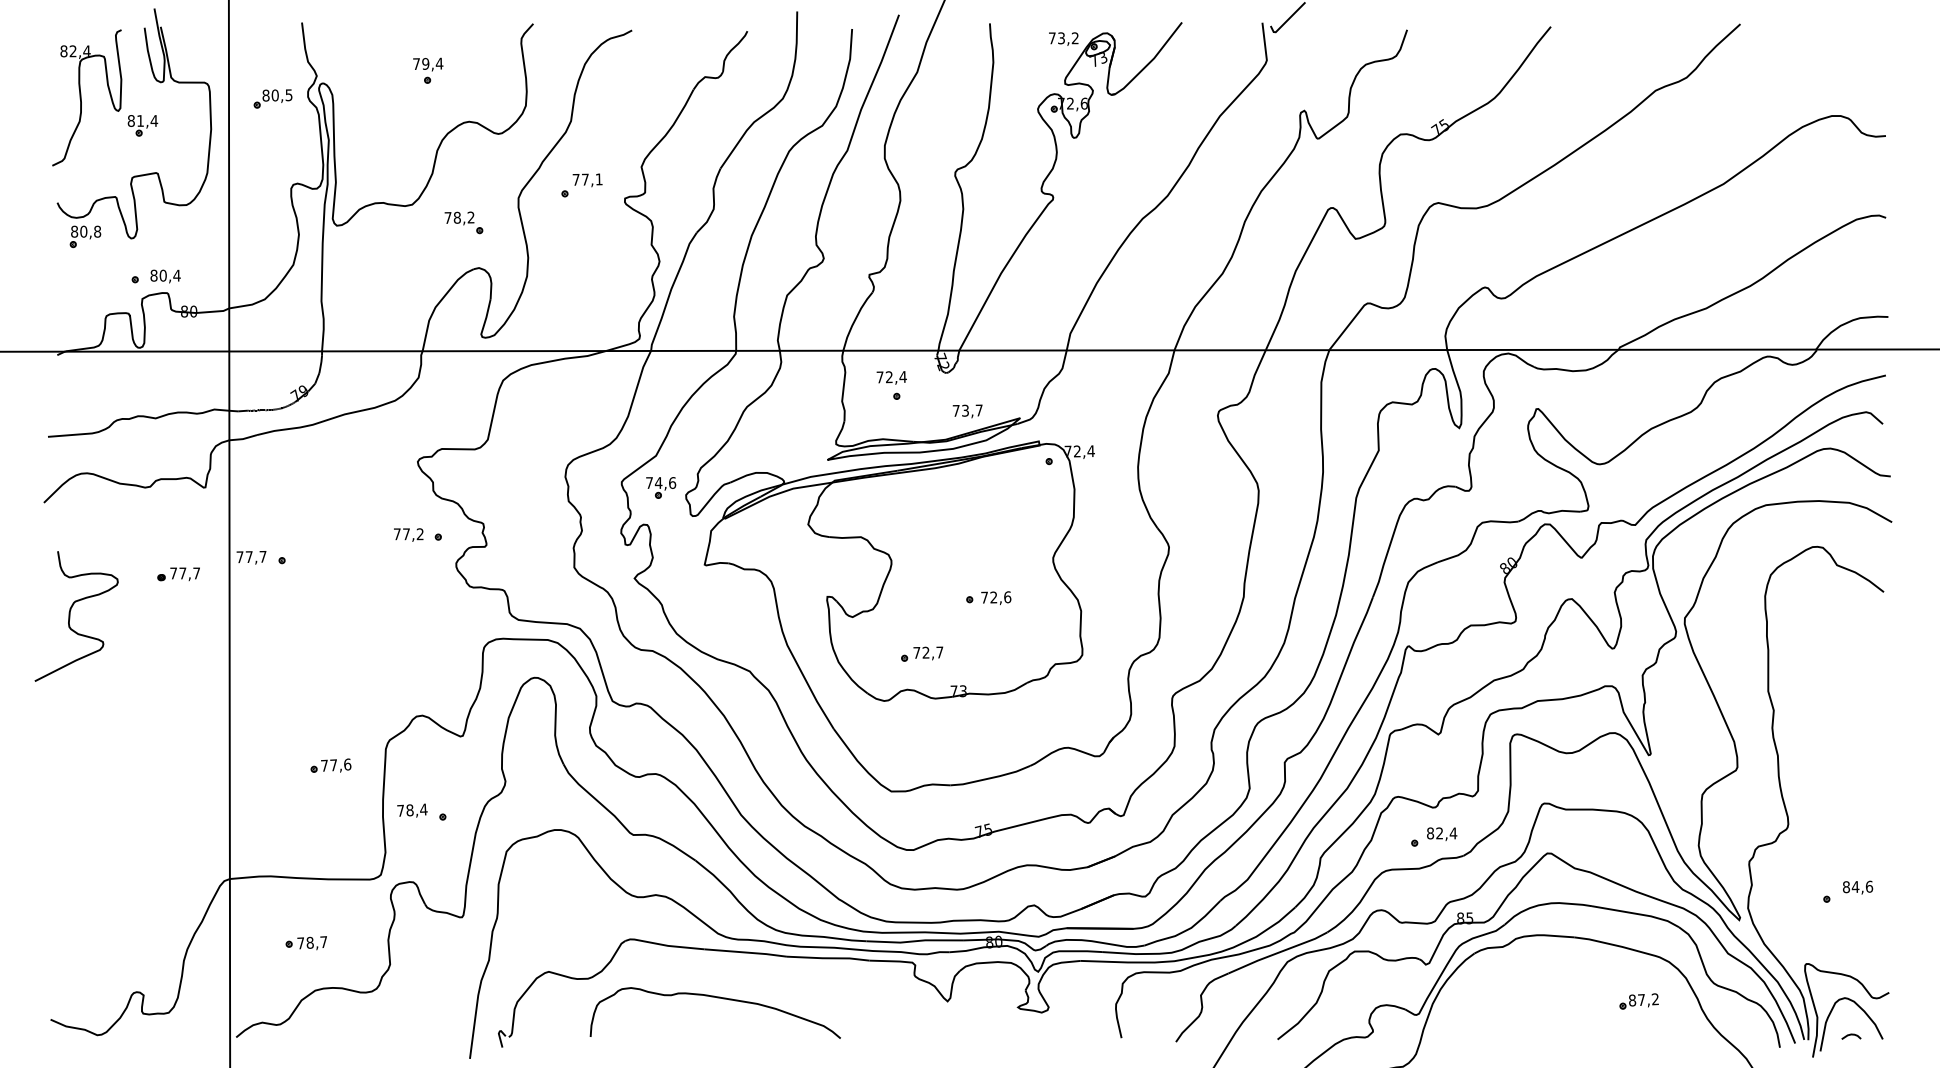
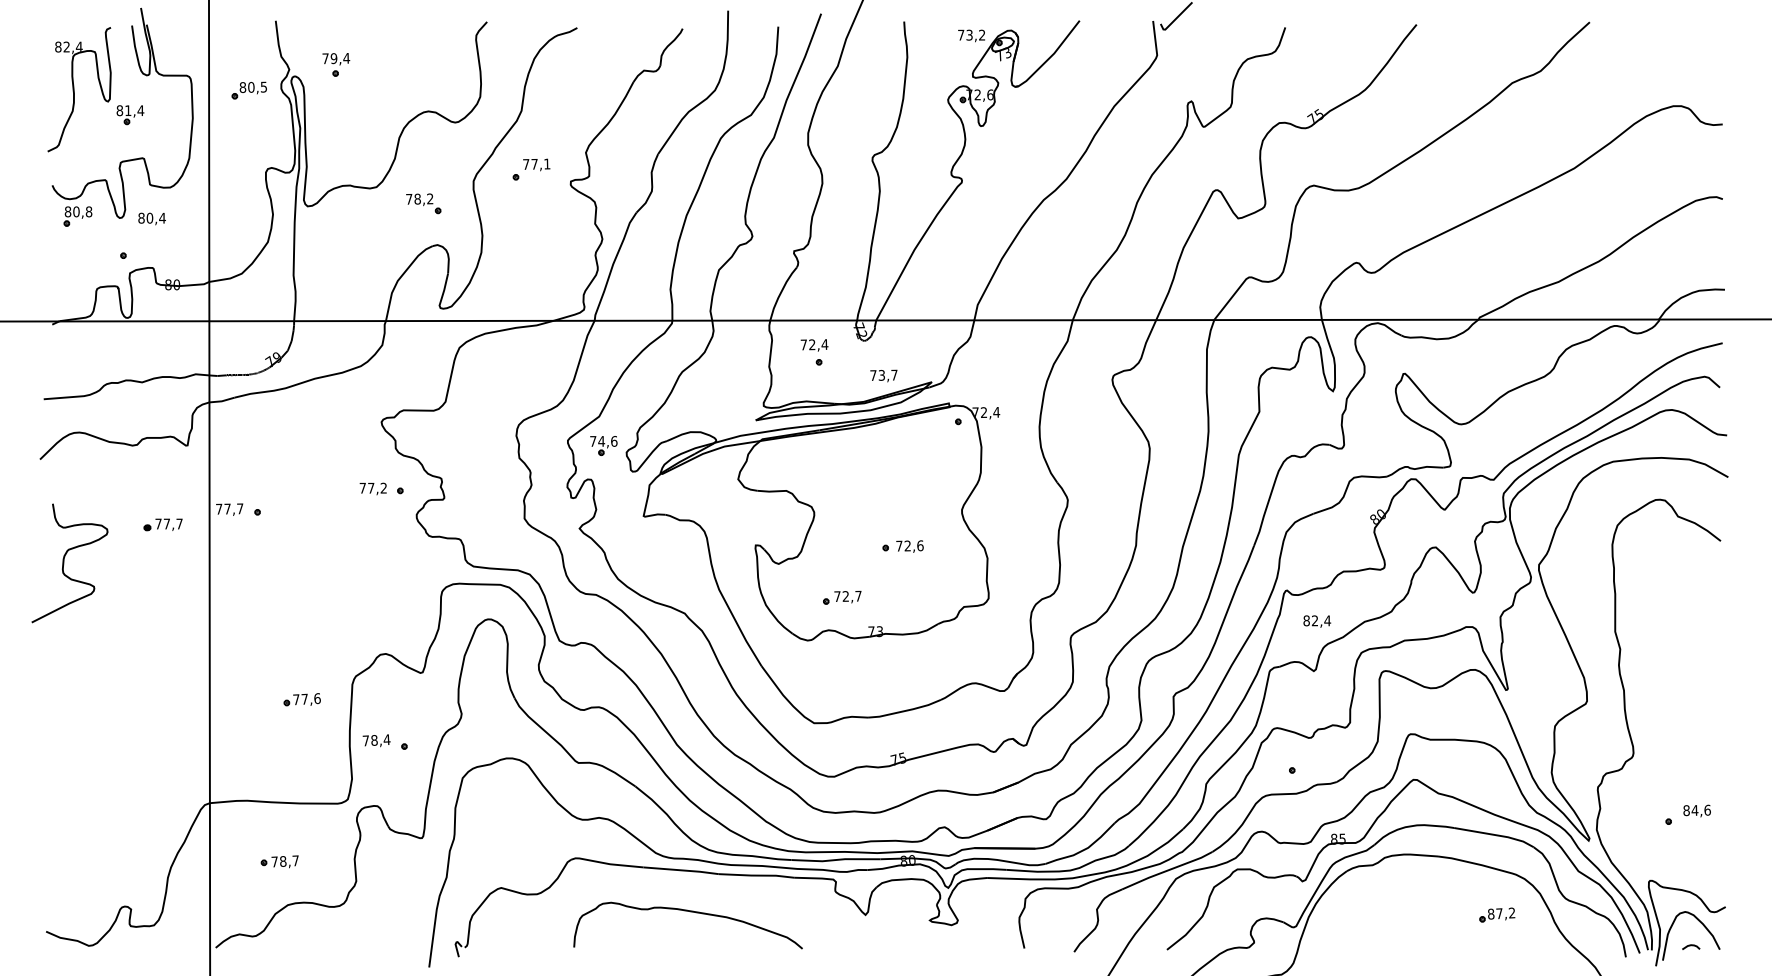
part: (428, 70) -> (336, 64), moved
text: (165, 276) -> (152, 218), moved
text: (1442, 833) -> (1317, 620), moved
curve: (717, 998) -> (690, 912), moved

